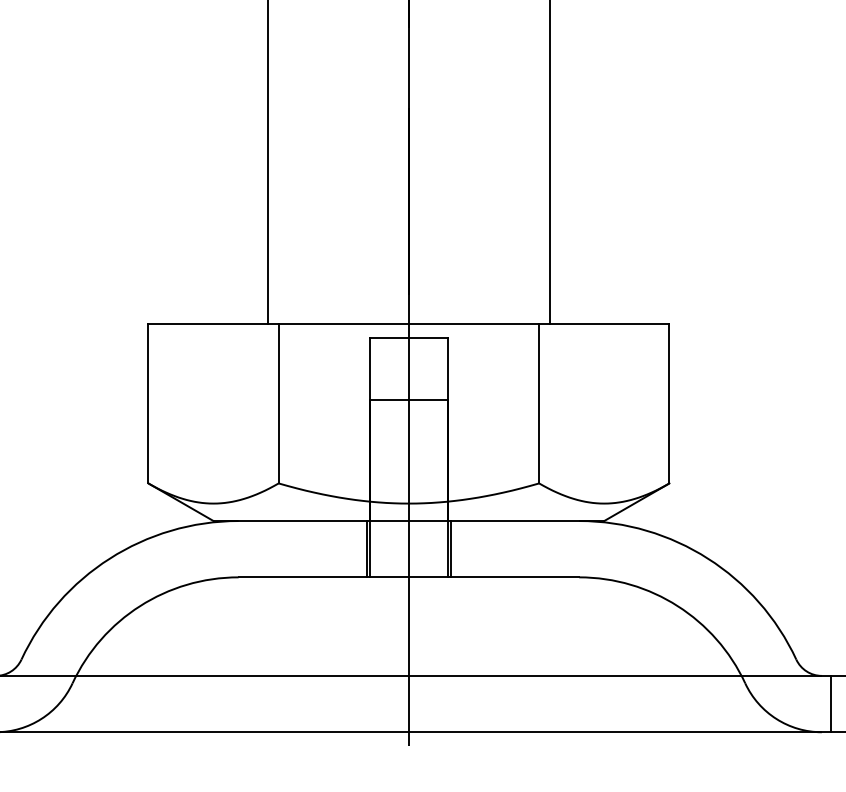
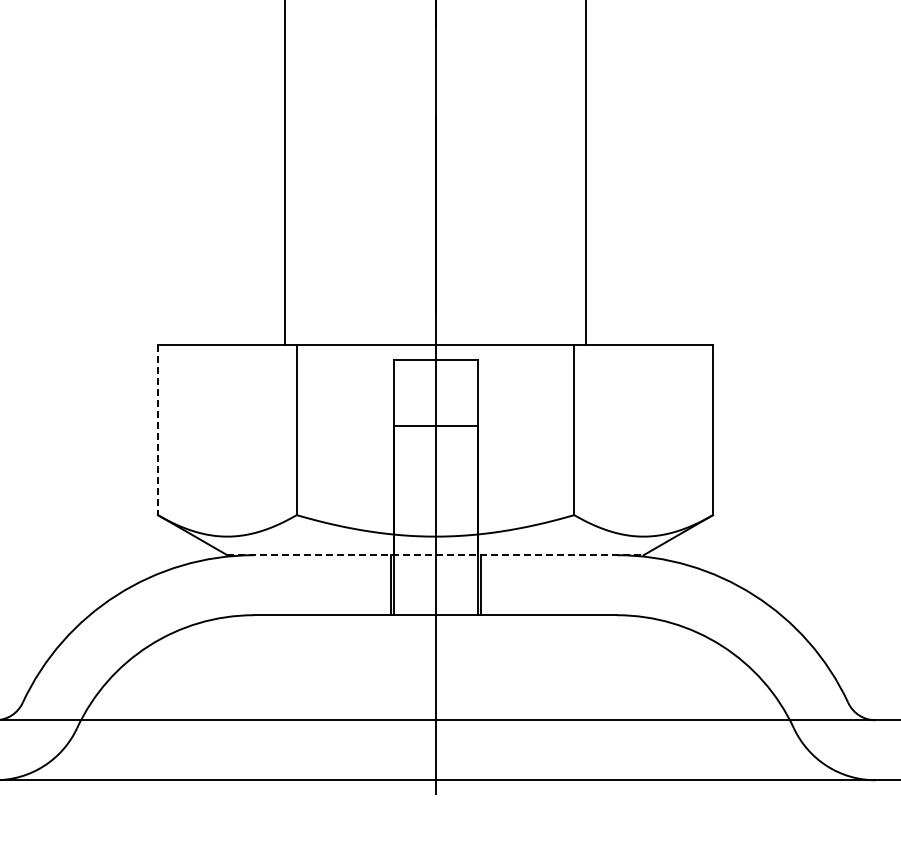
line: (147, 403) -> (157, 430), solid -> dashed
line: (408, 521) -> (435, 555), solid -> dashed
line: (831, 704) -> (885, 750), removed

